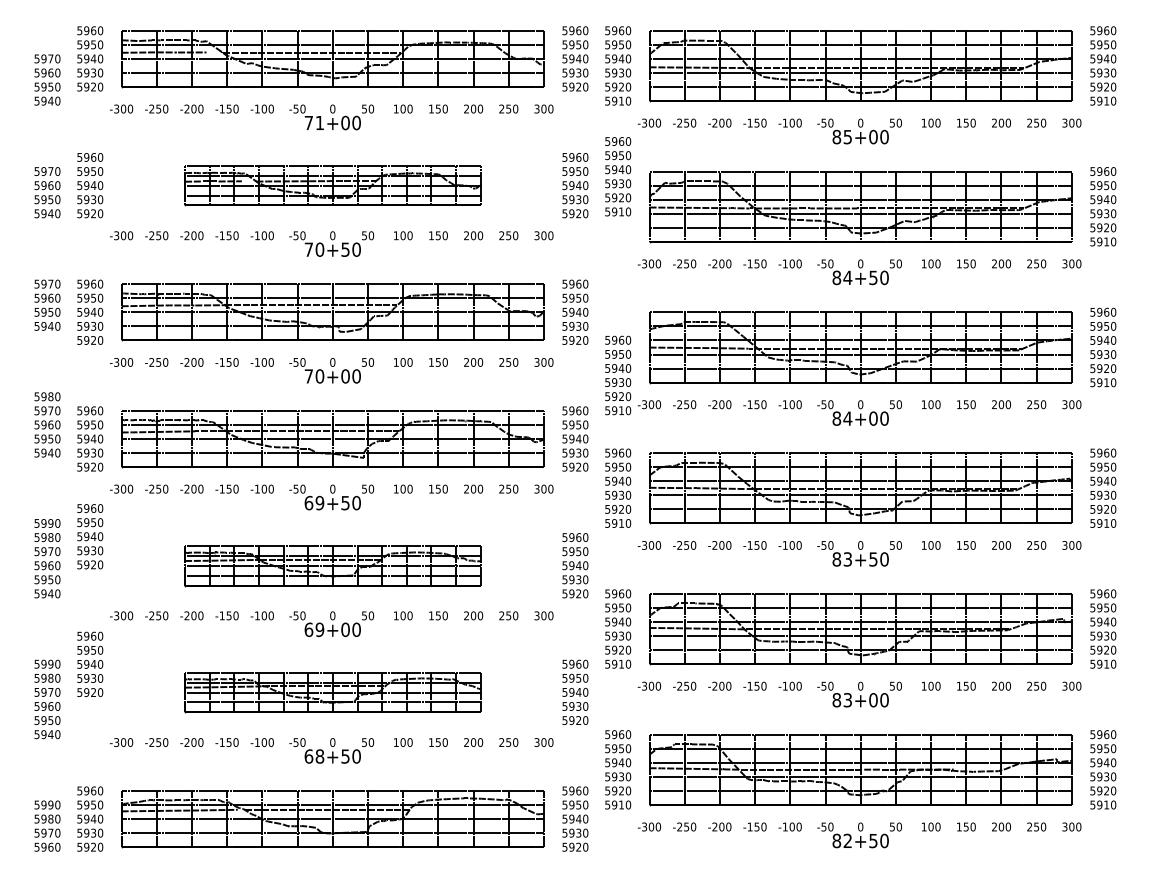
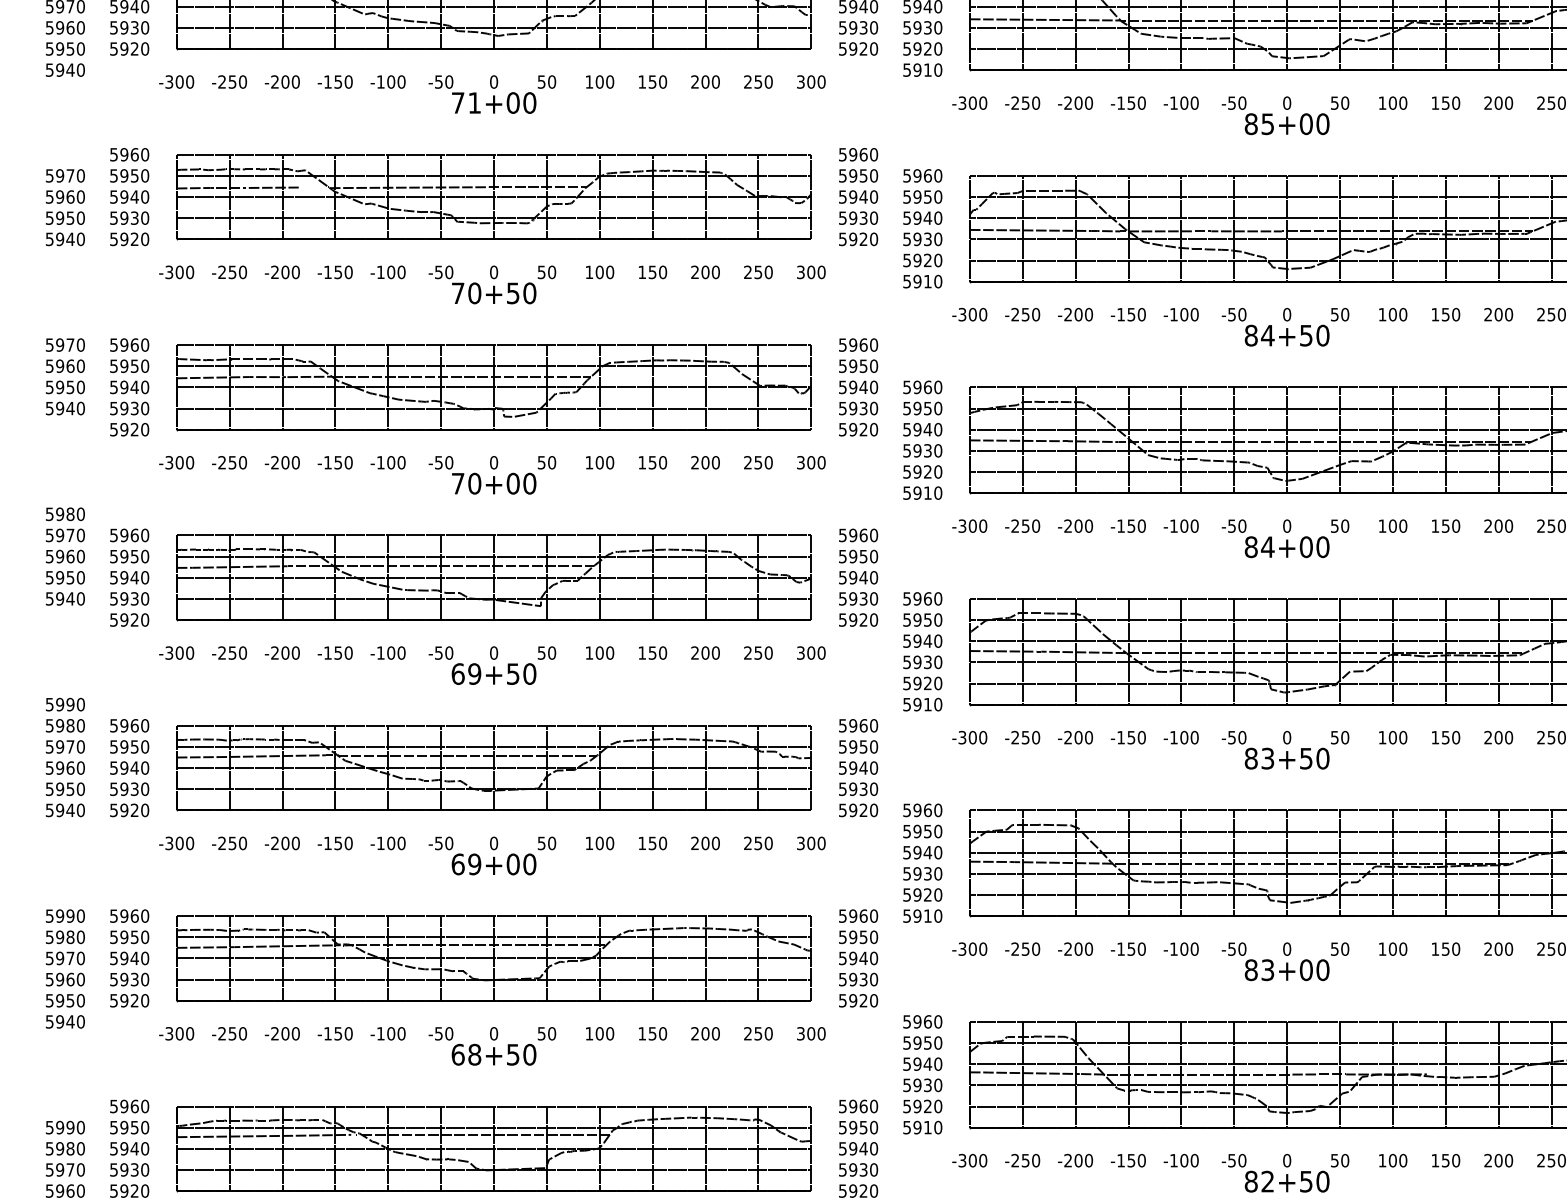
text: (618, 176) -> (923, 228), moved
part: (332, 185) -> (493, 196), size x1.43
text: (618, 375) -> (923, 440), moved
text: (90, 536) -> (130, 767), moved
part: (332, 566) -> (493, 769), size x1.43
text: (90, 663) -> (130, 957), moved
part: (332, 692) -> (493, 958), size x1.43

